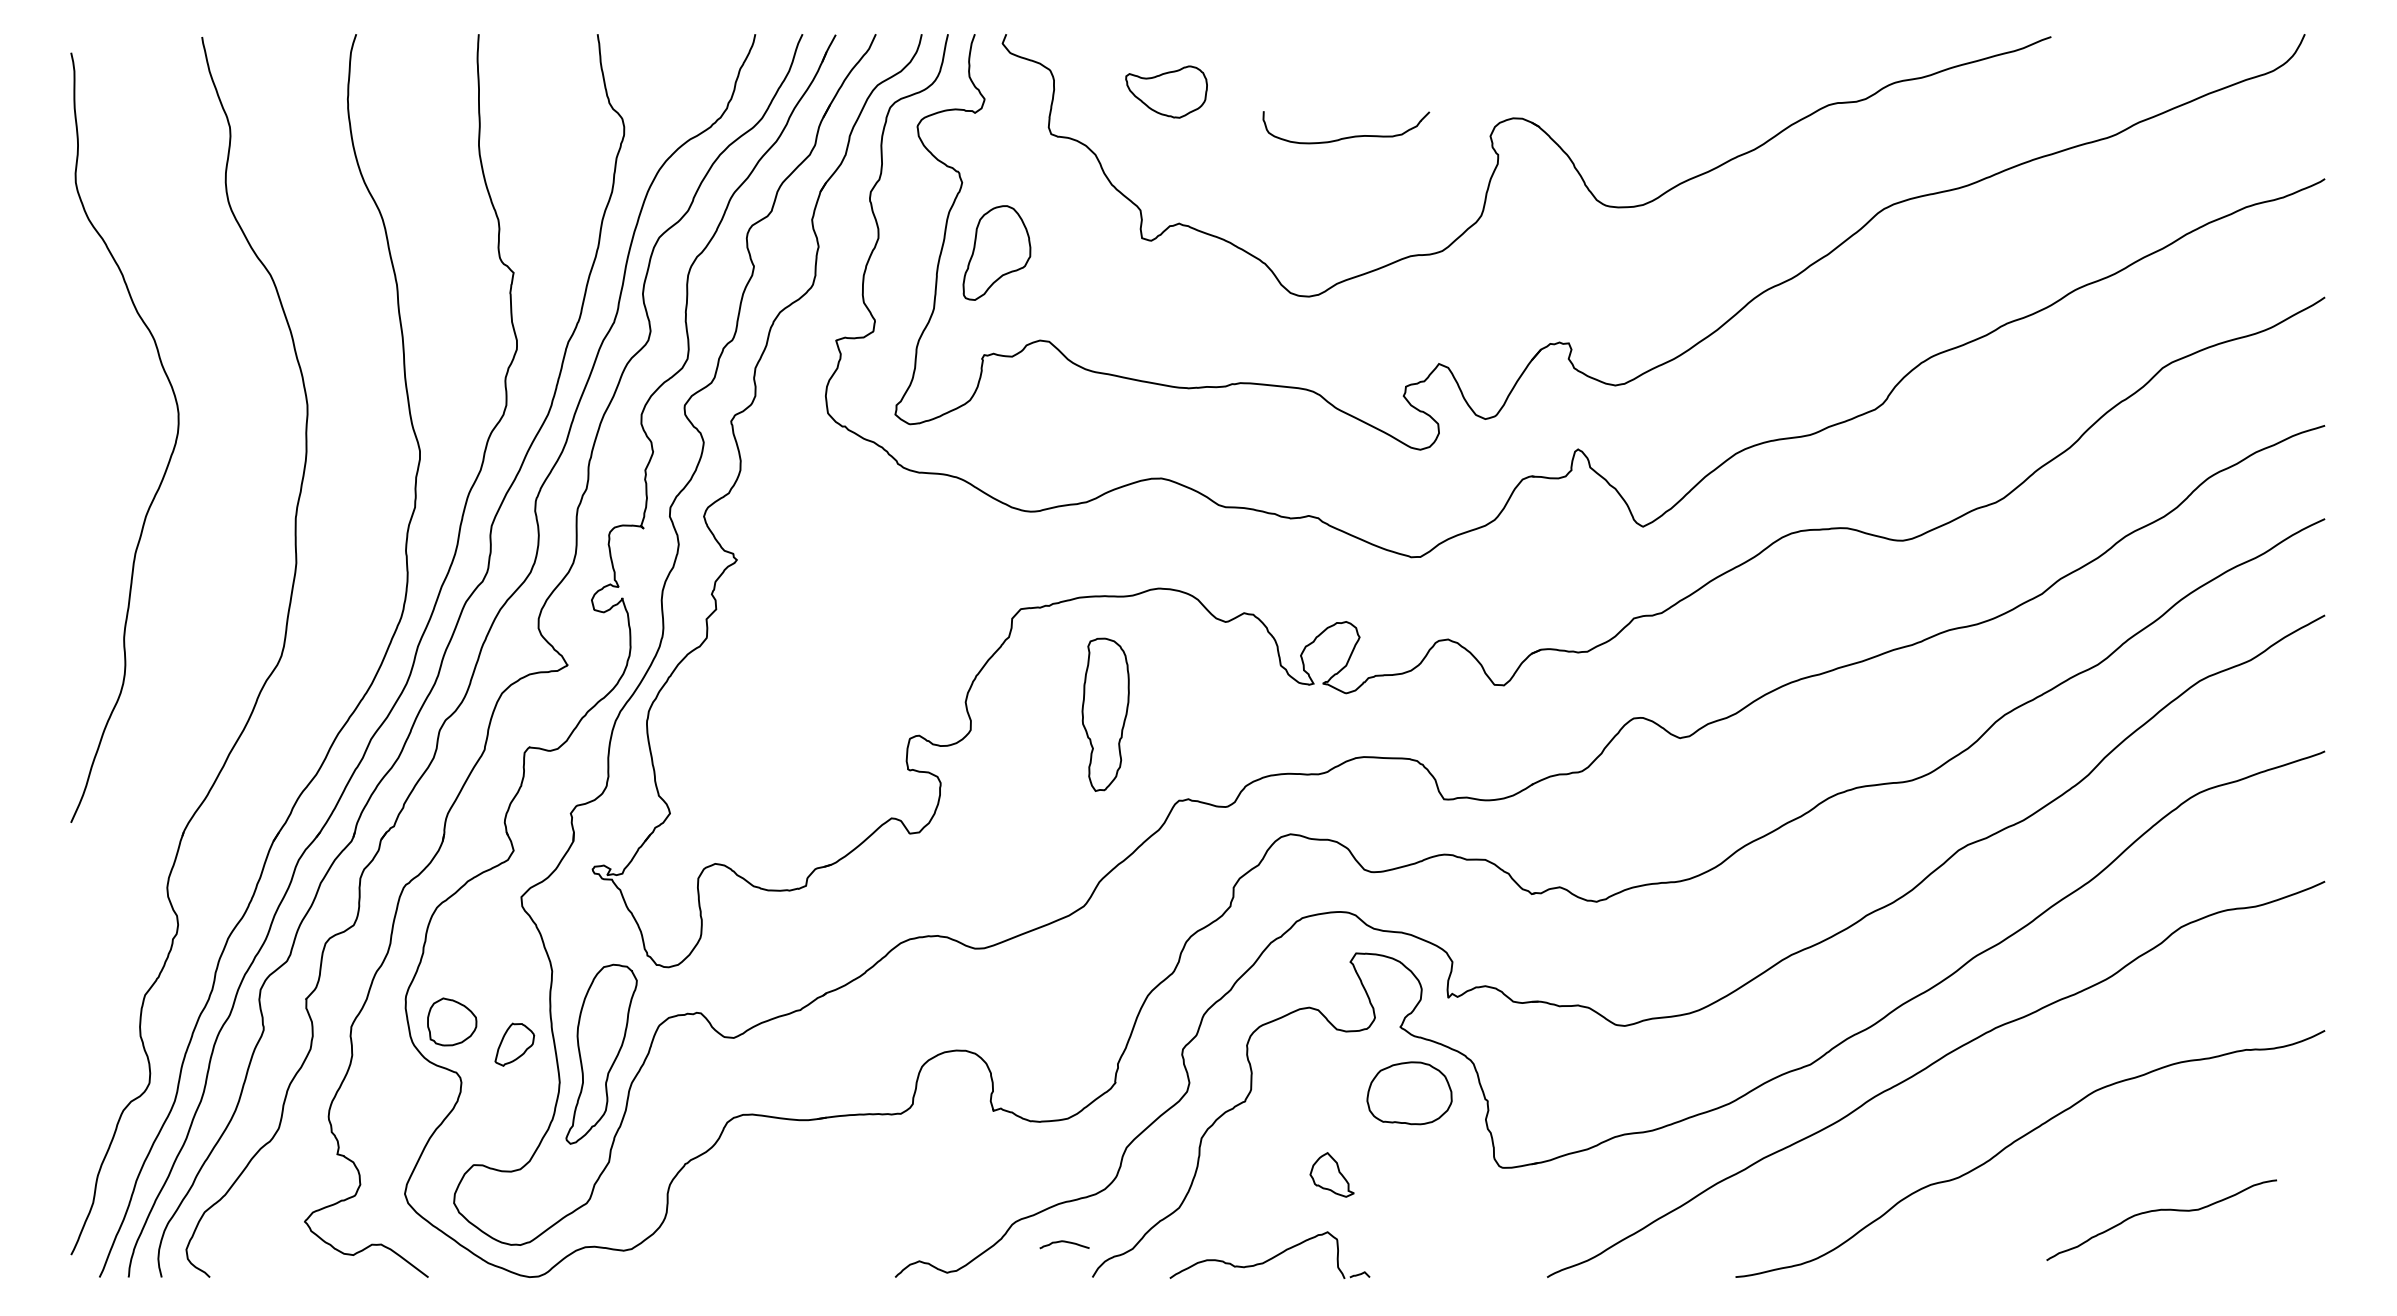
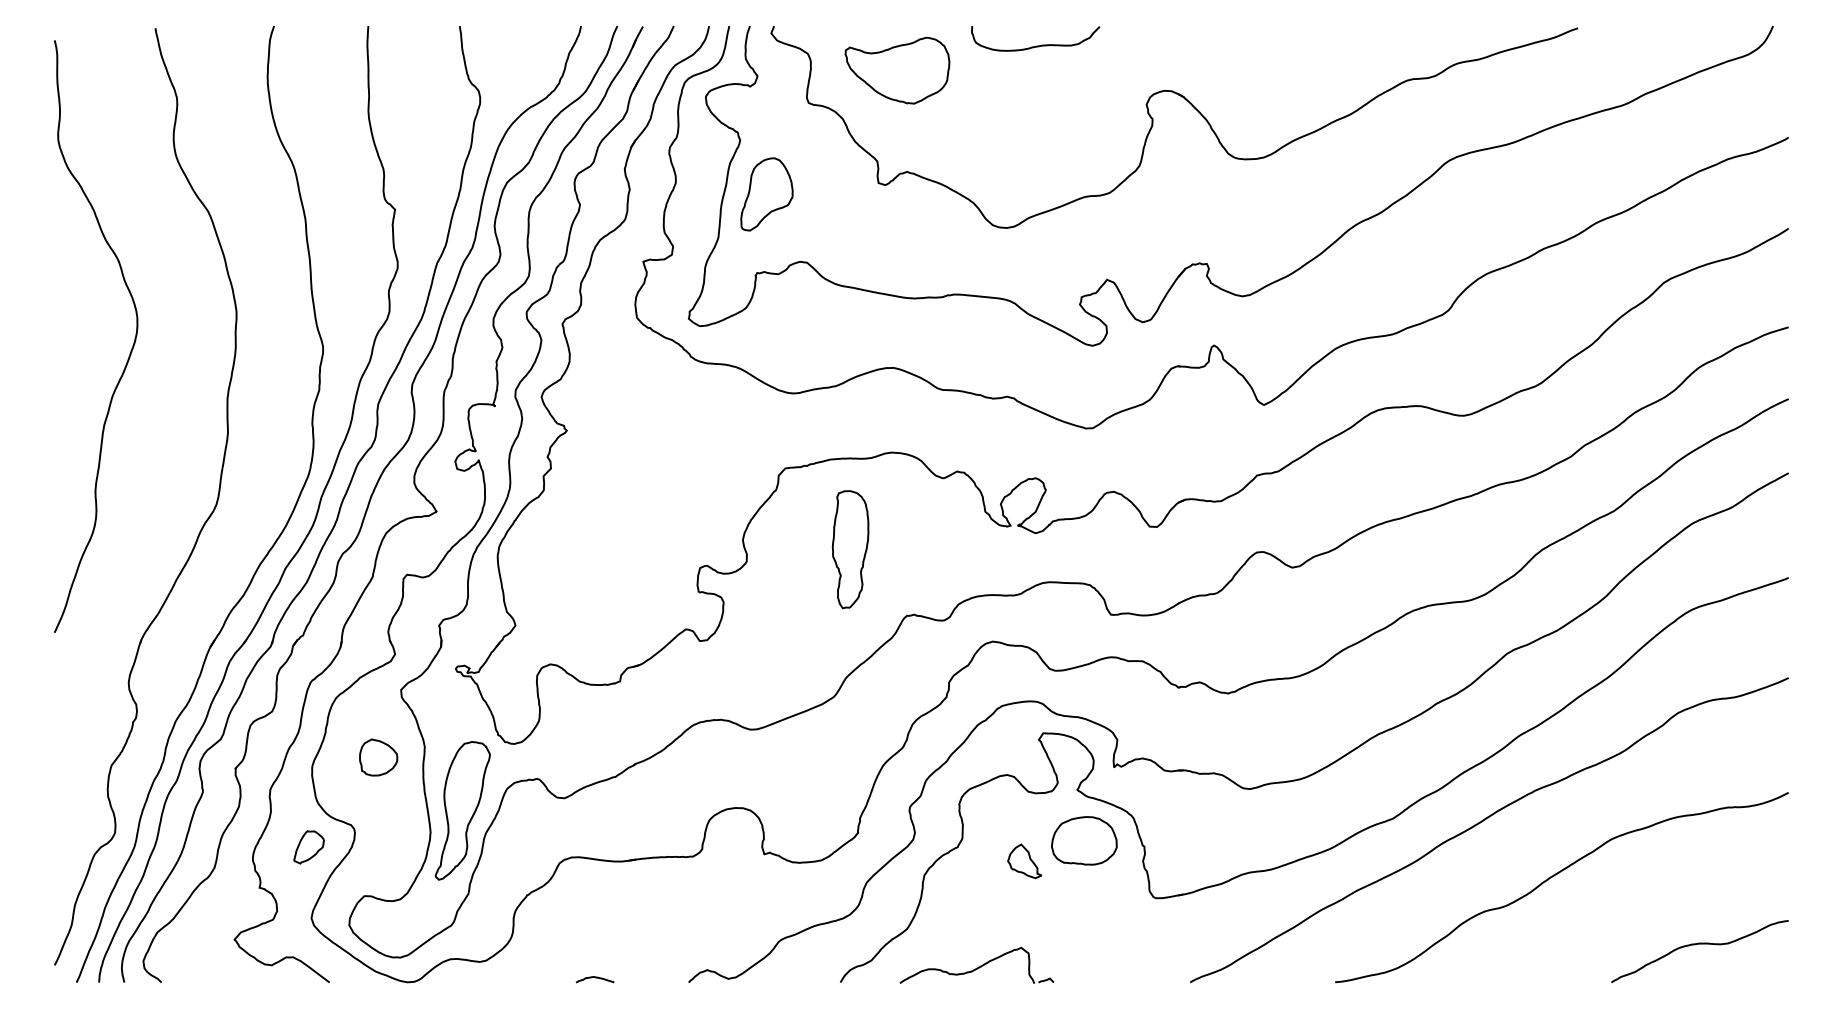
part: (1166, 91) -> (897, 70), size x1.67
curve: (1348, 136) -> (1037, 45), moved
part: (452, 1021) -> (378, 757), moved
part: (514, 1044) -> (308, 847), moved
part: (1331, 1174) -> (1024, 861), moved
curve: (2158, 1211) -> (1697, 944), moved
curve: (1064, 1242) -> (595, 977), moved

